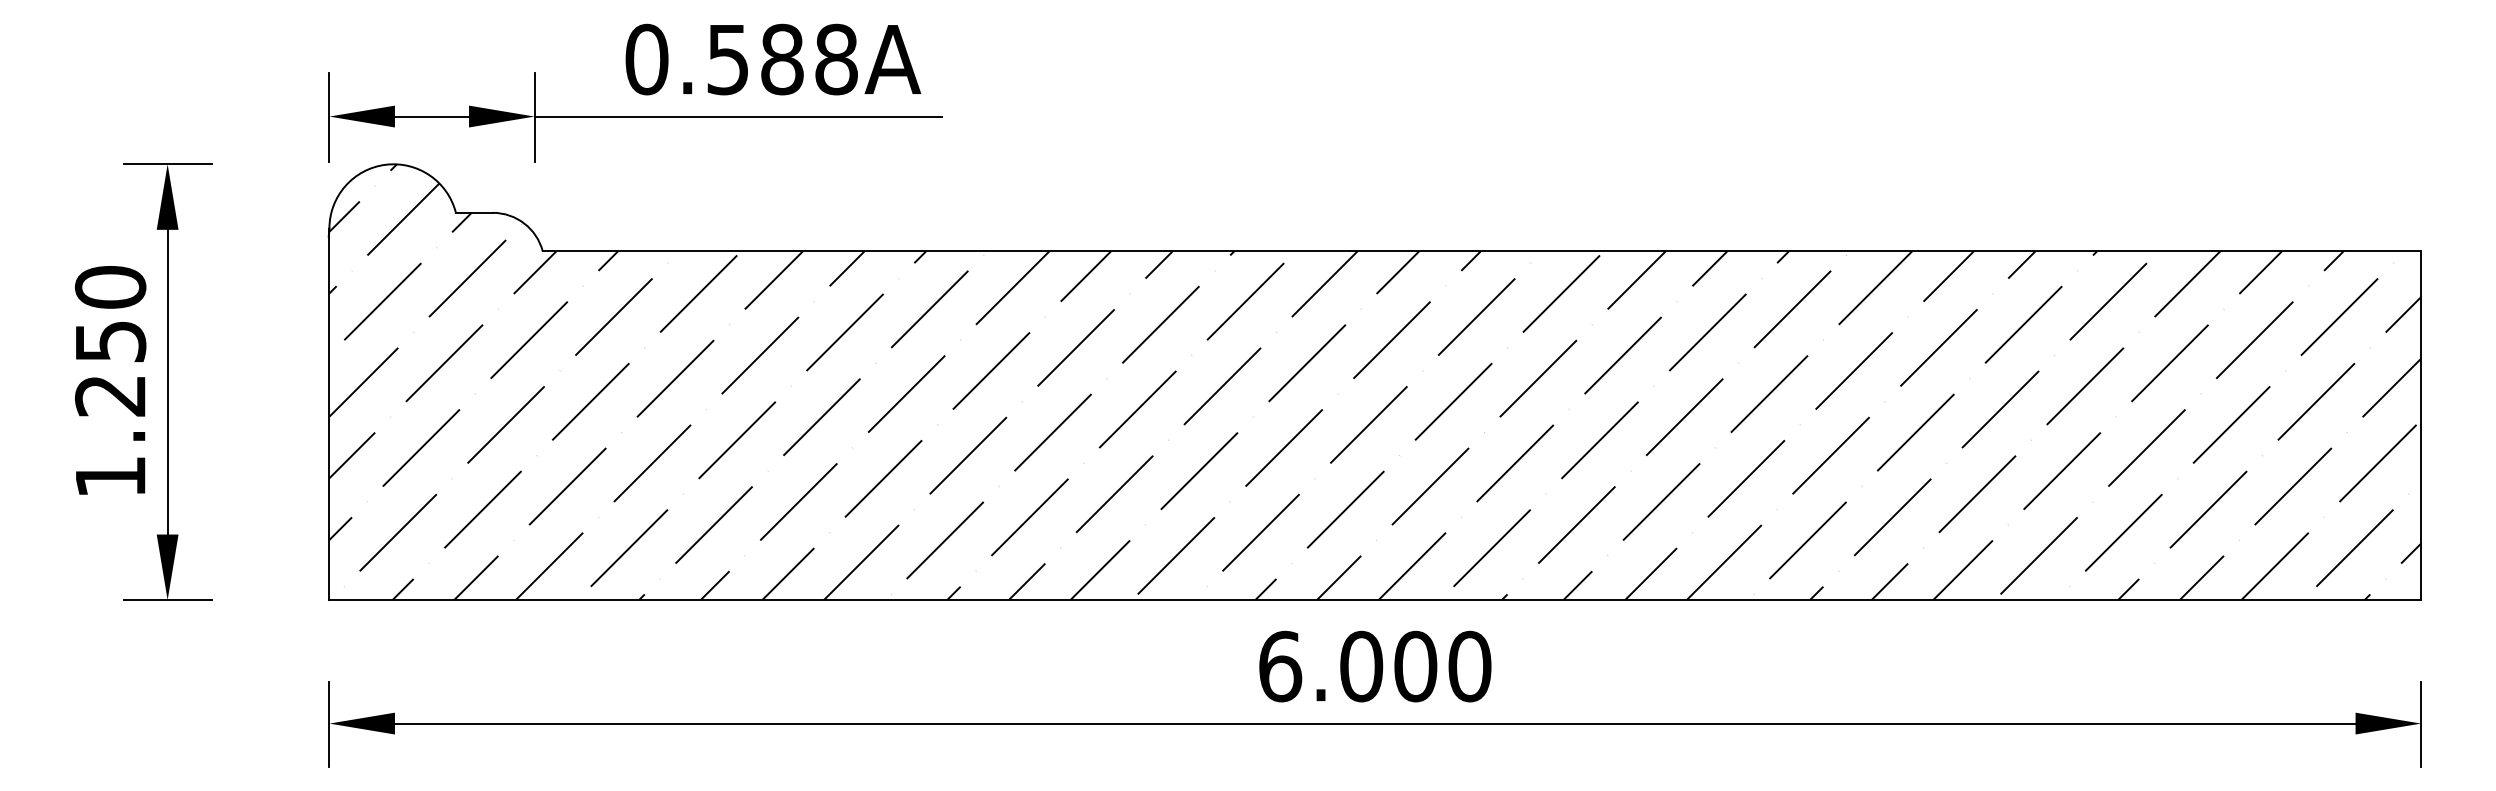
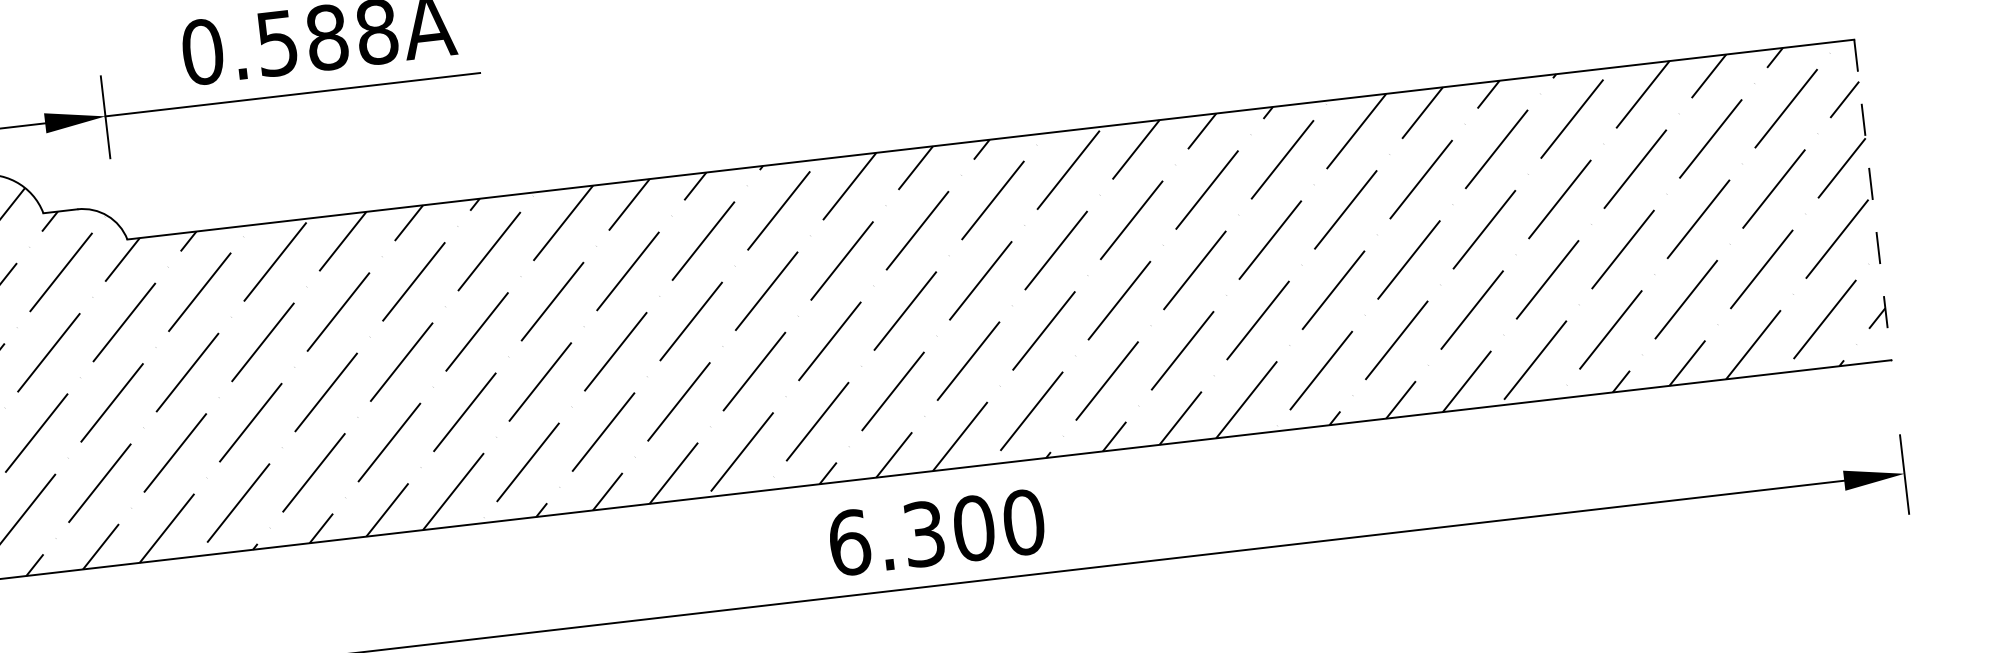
line: (2421, 426) -> (1873, 200), solid -> dashed
text: (1361, 666) -> (924, 533), 6.000 -> 6.300

